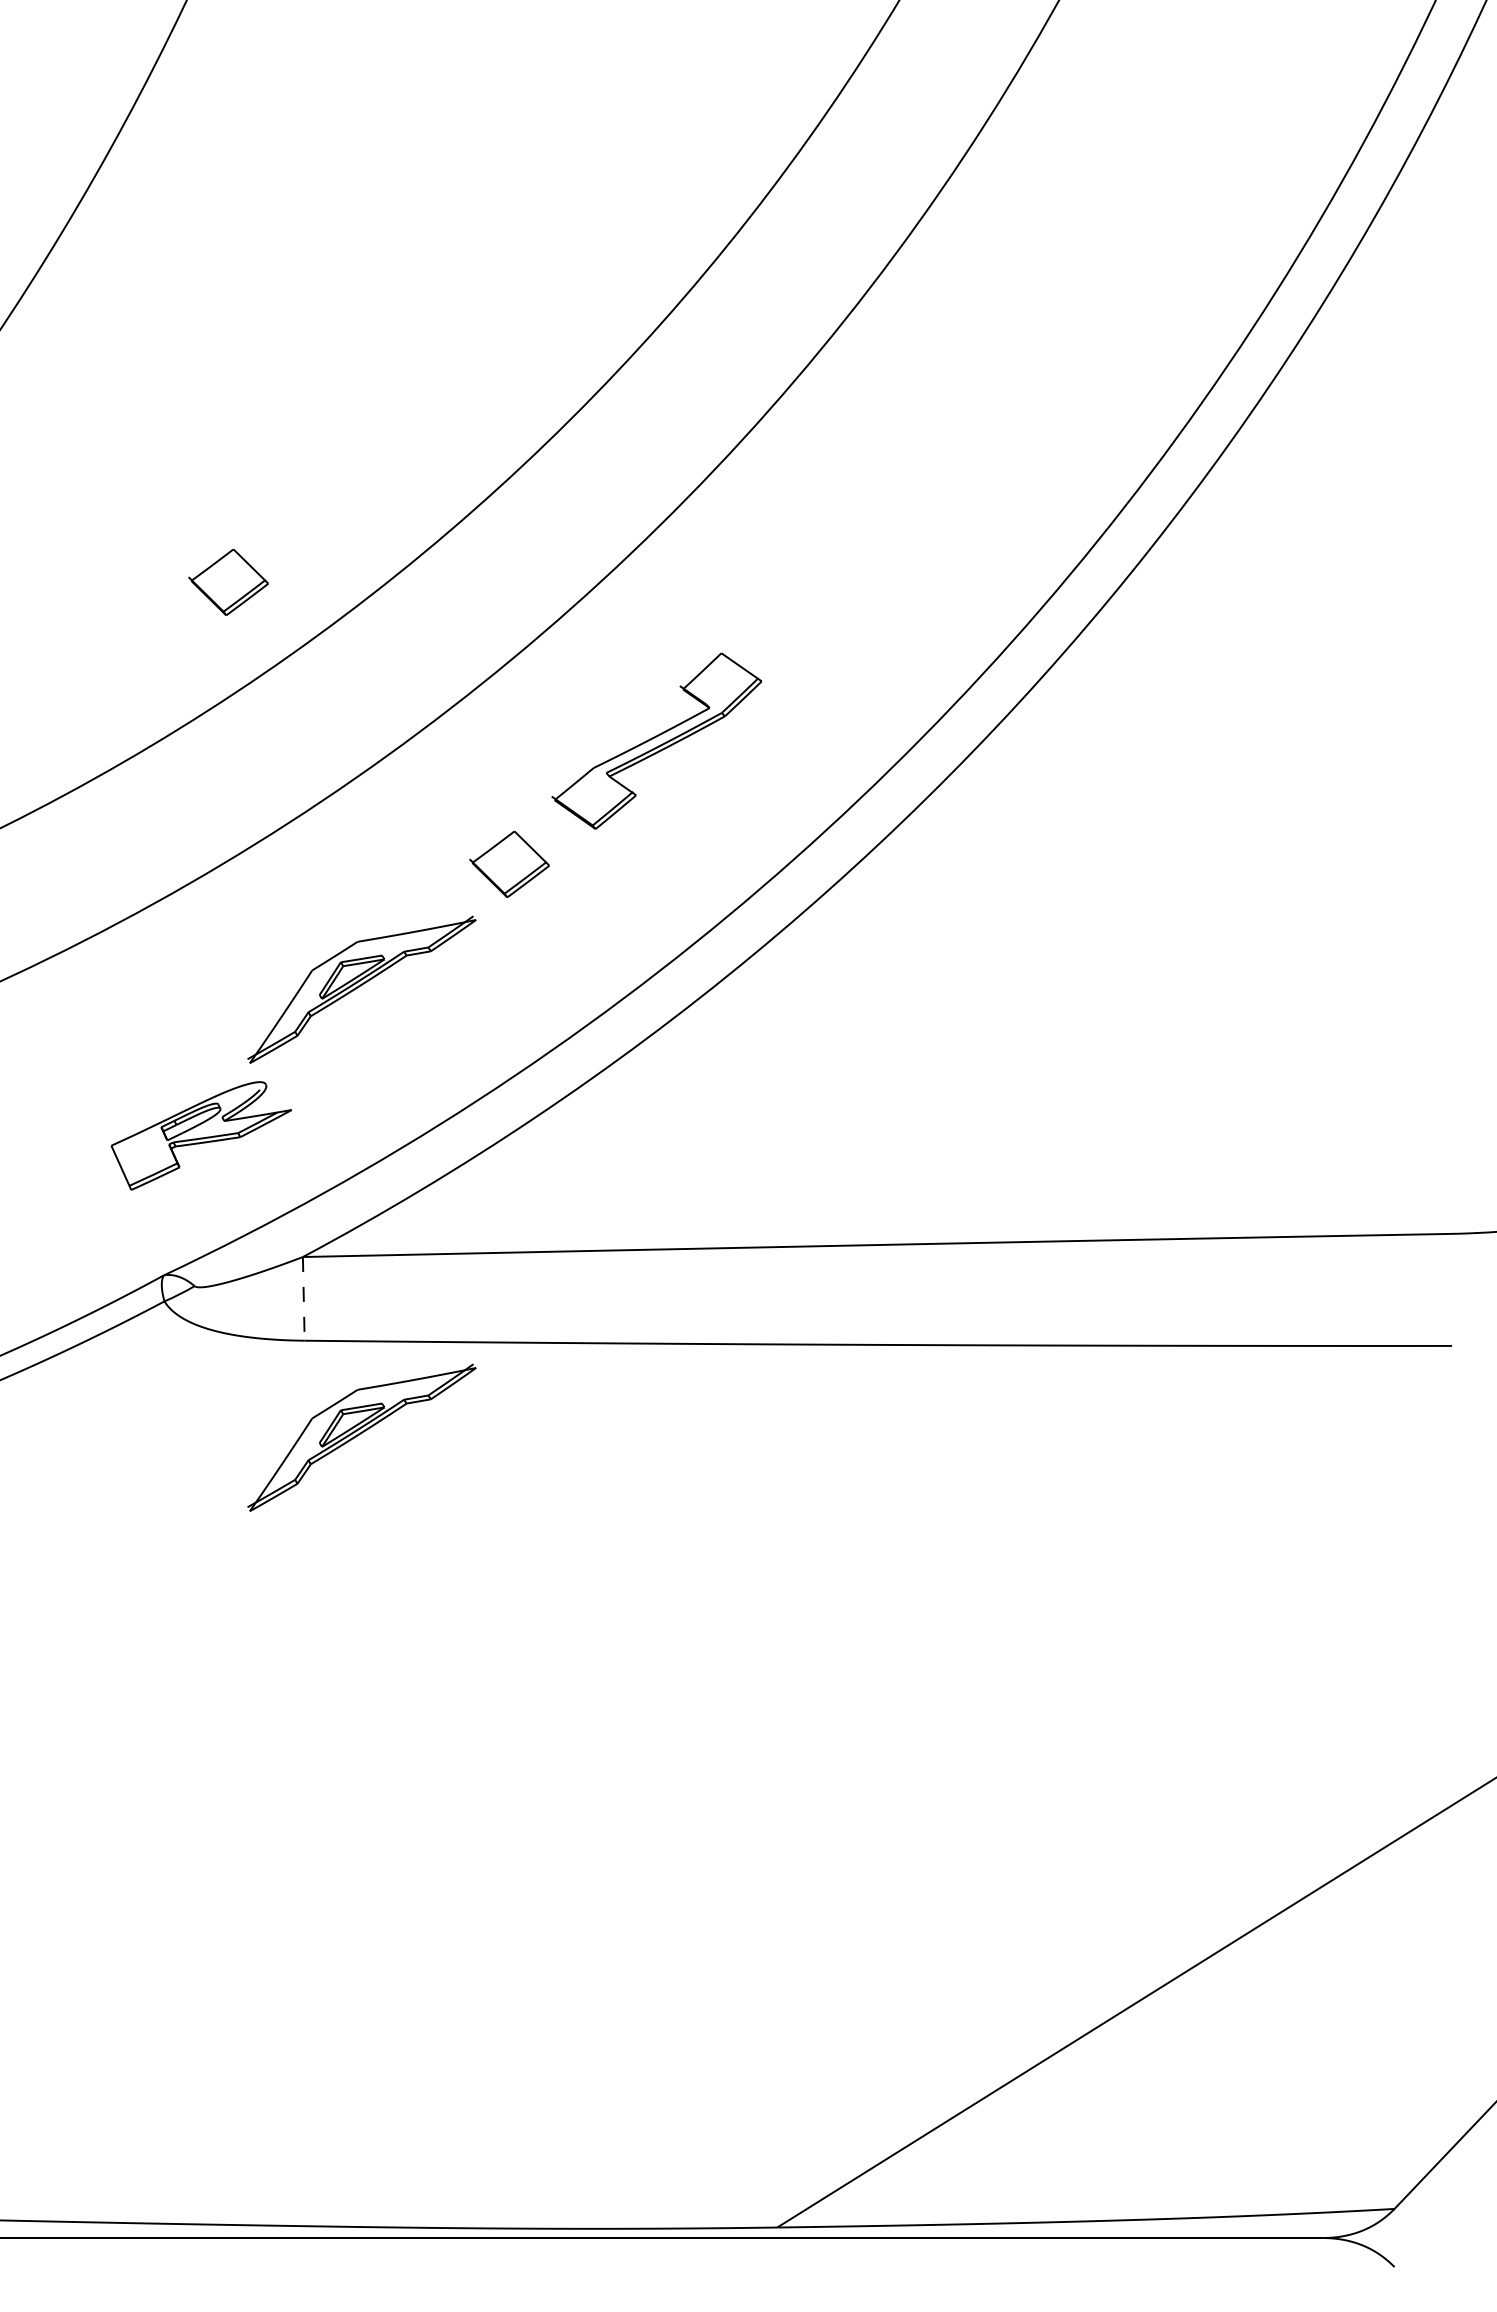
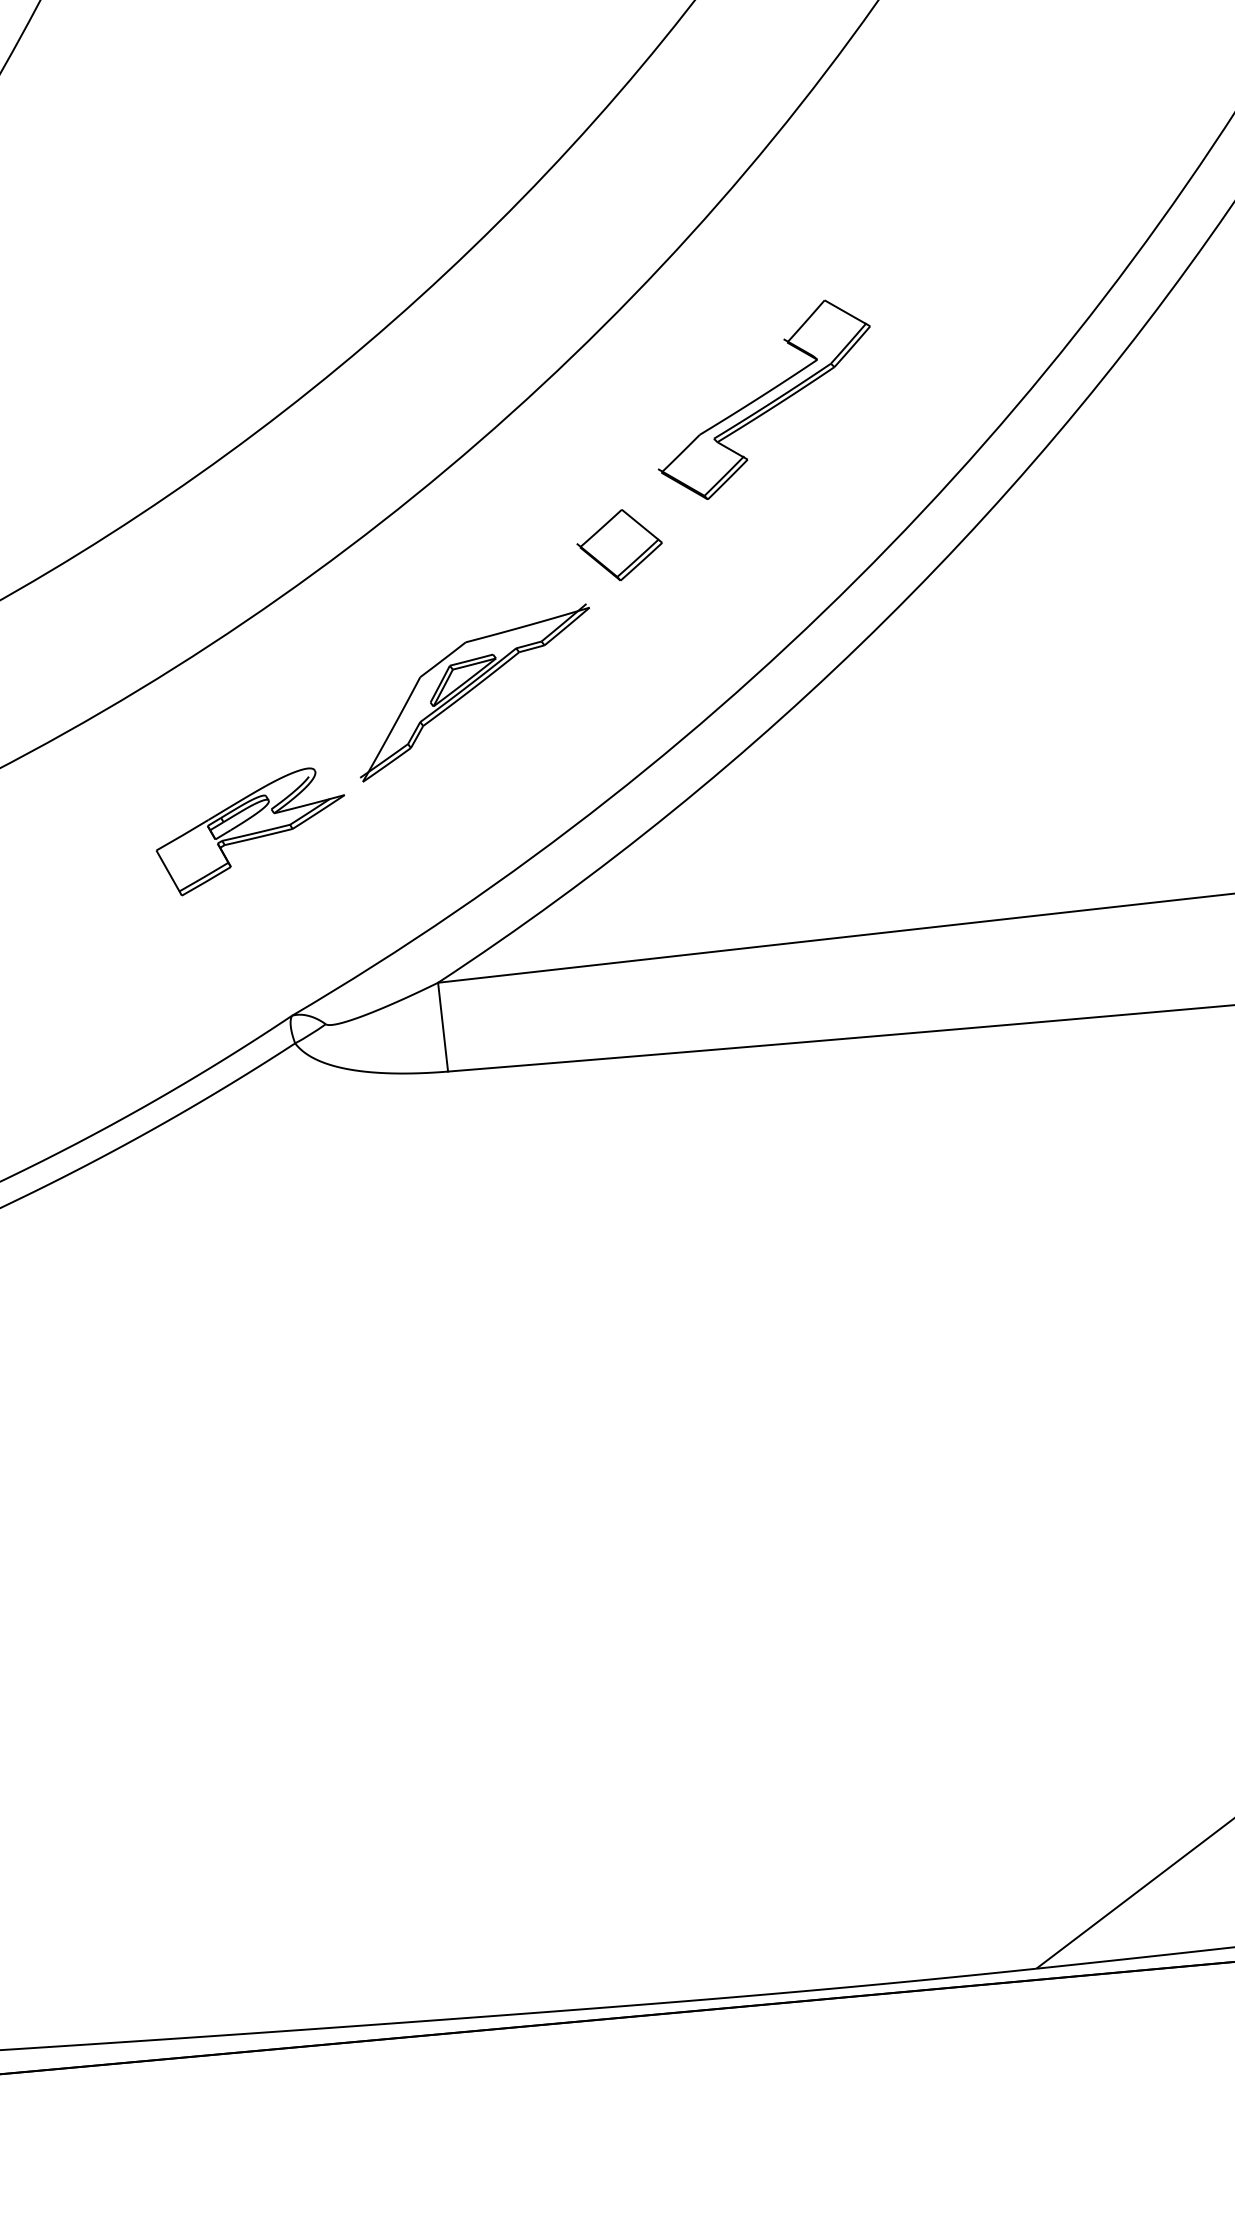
part: (228, 581) -> (293, 271), removed
part: (200, 1135) -> (250, 831), moved
line: (303, 1298) -> (442, 1026), dashed -> solid
part: (361, 1437) -> (517, 1168), removed

